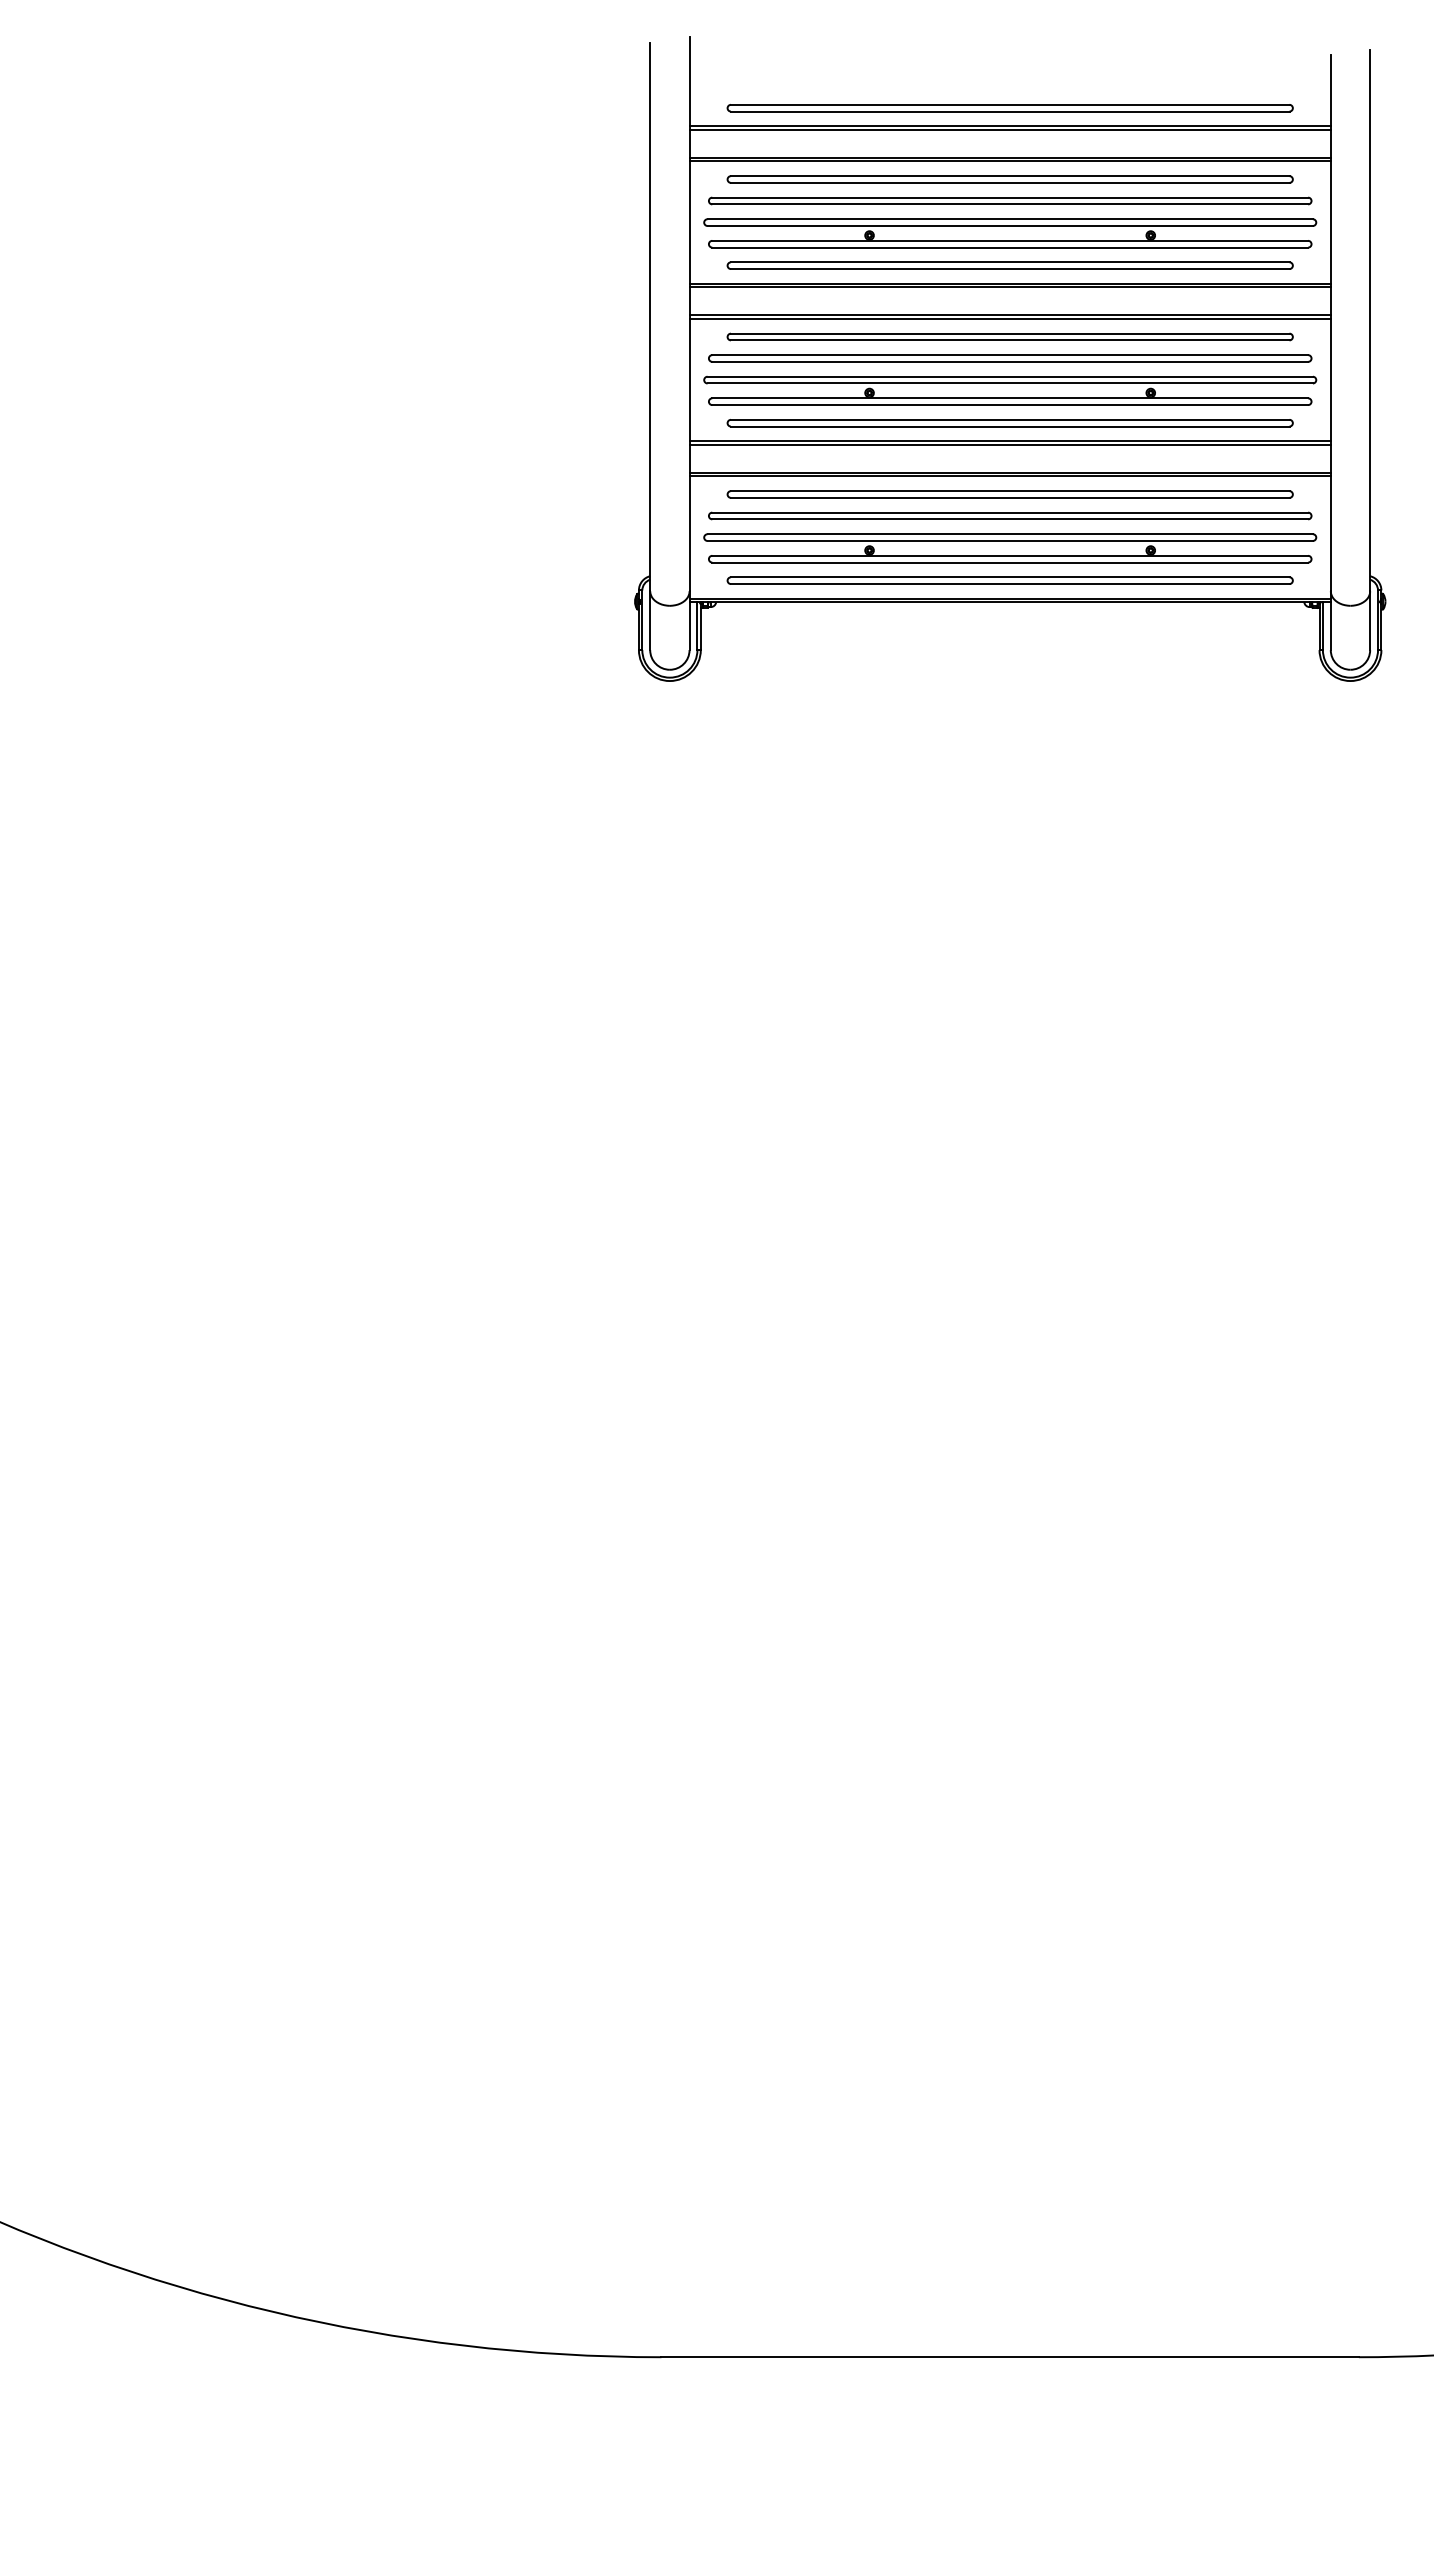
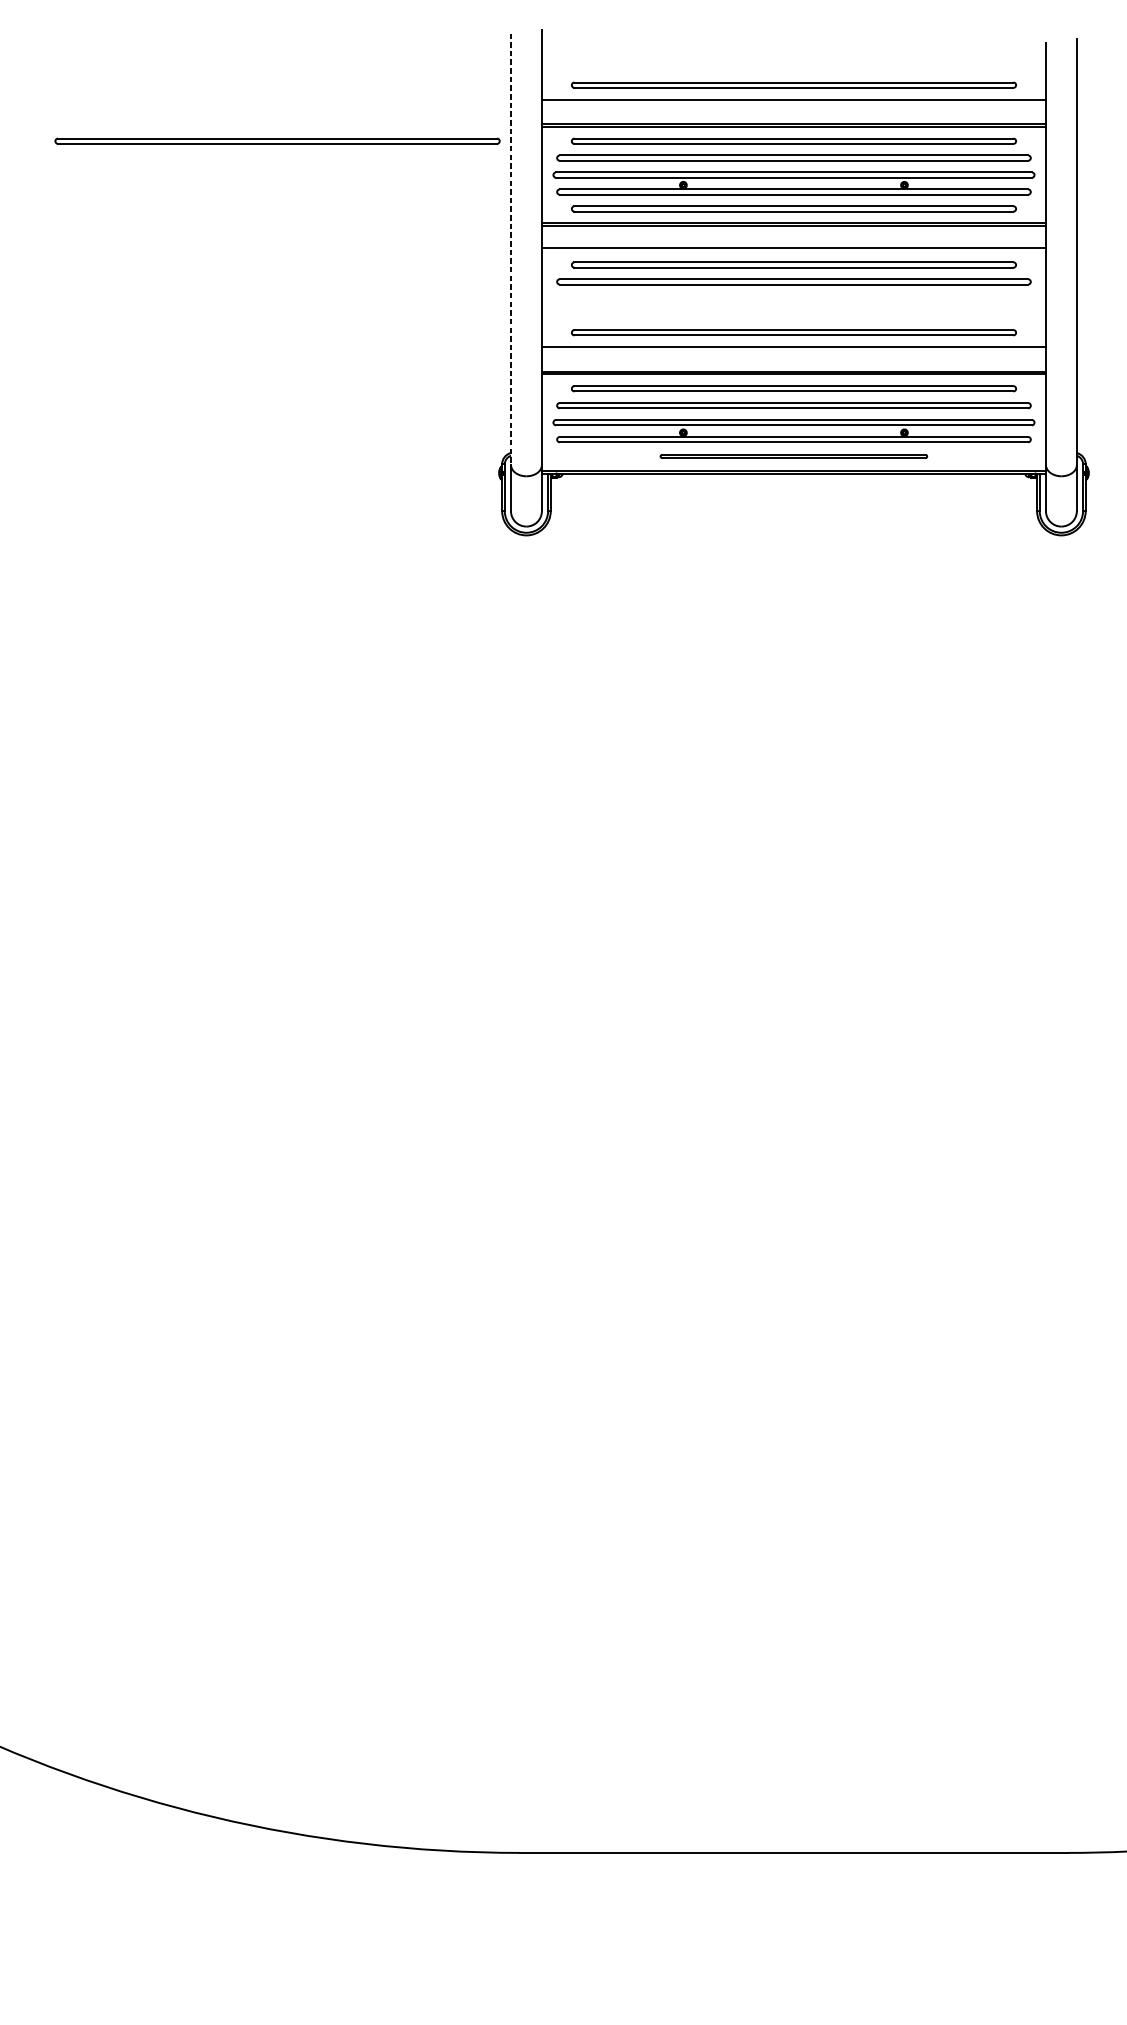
line: (1009, 129) -> (793, 101), removed
part: (352, 179) -> (277, 141), added
line: (650, 317) -> (511, 249), solid -> dashed
line: (1009, 318) -> (793, 250), removed
part: (1010, 383) -> (794, 301), removed
line: (1009, 444) -> (793, 349), removed
part: (1009, 580) -> (793, 456), size x0.6

